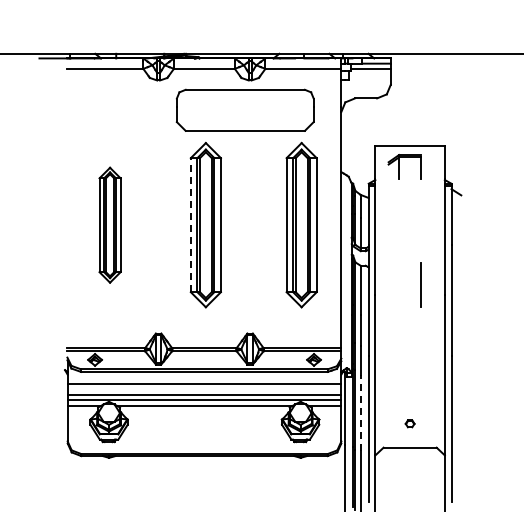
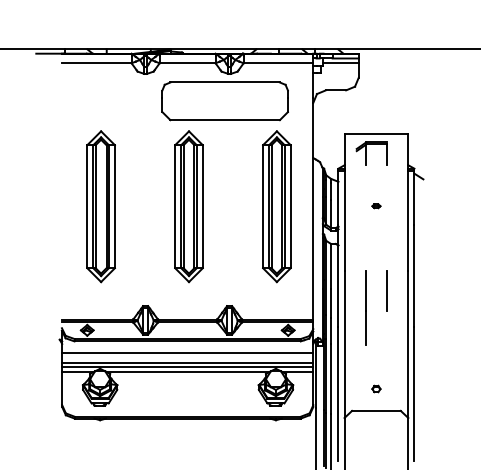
part: (109, 224) -> (100, 206), size x1.43
line: (191, 224) -> (175, 206), dashed -> solid
part: (410, 224) -> (376, 206), added
line: (421, 284) -> (386, 290), moved
line: (398, 335) -> (365, 307), added
line: (361, 412) -> (331, 378), dashed -> solid

